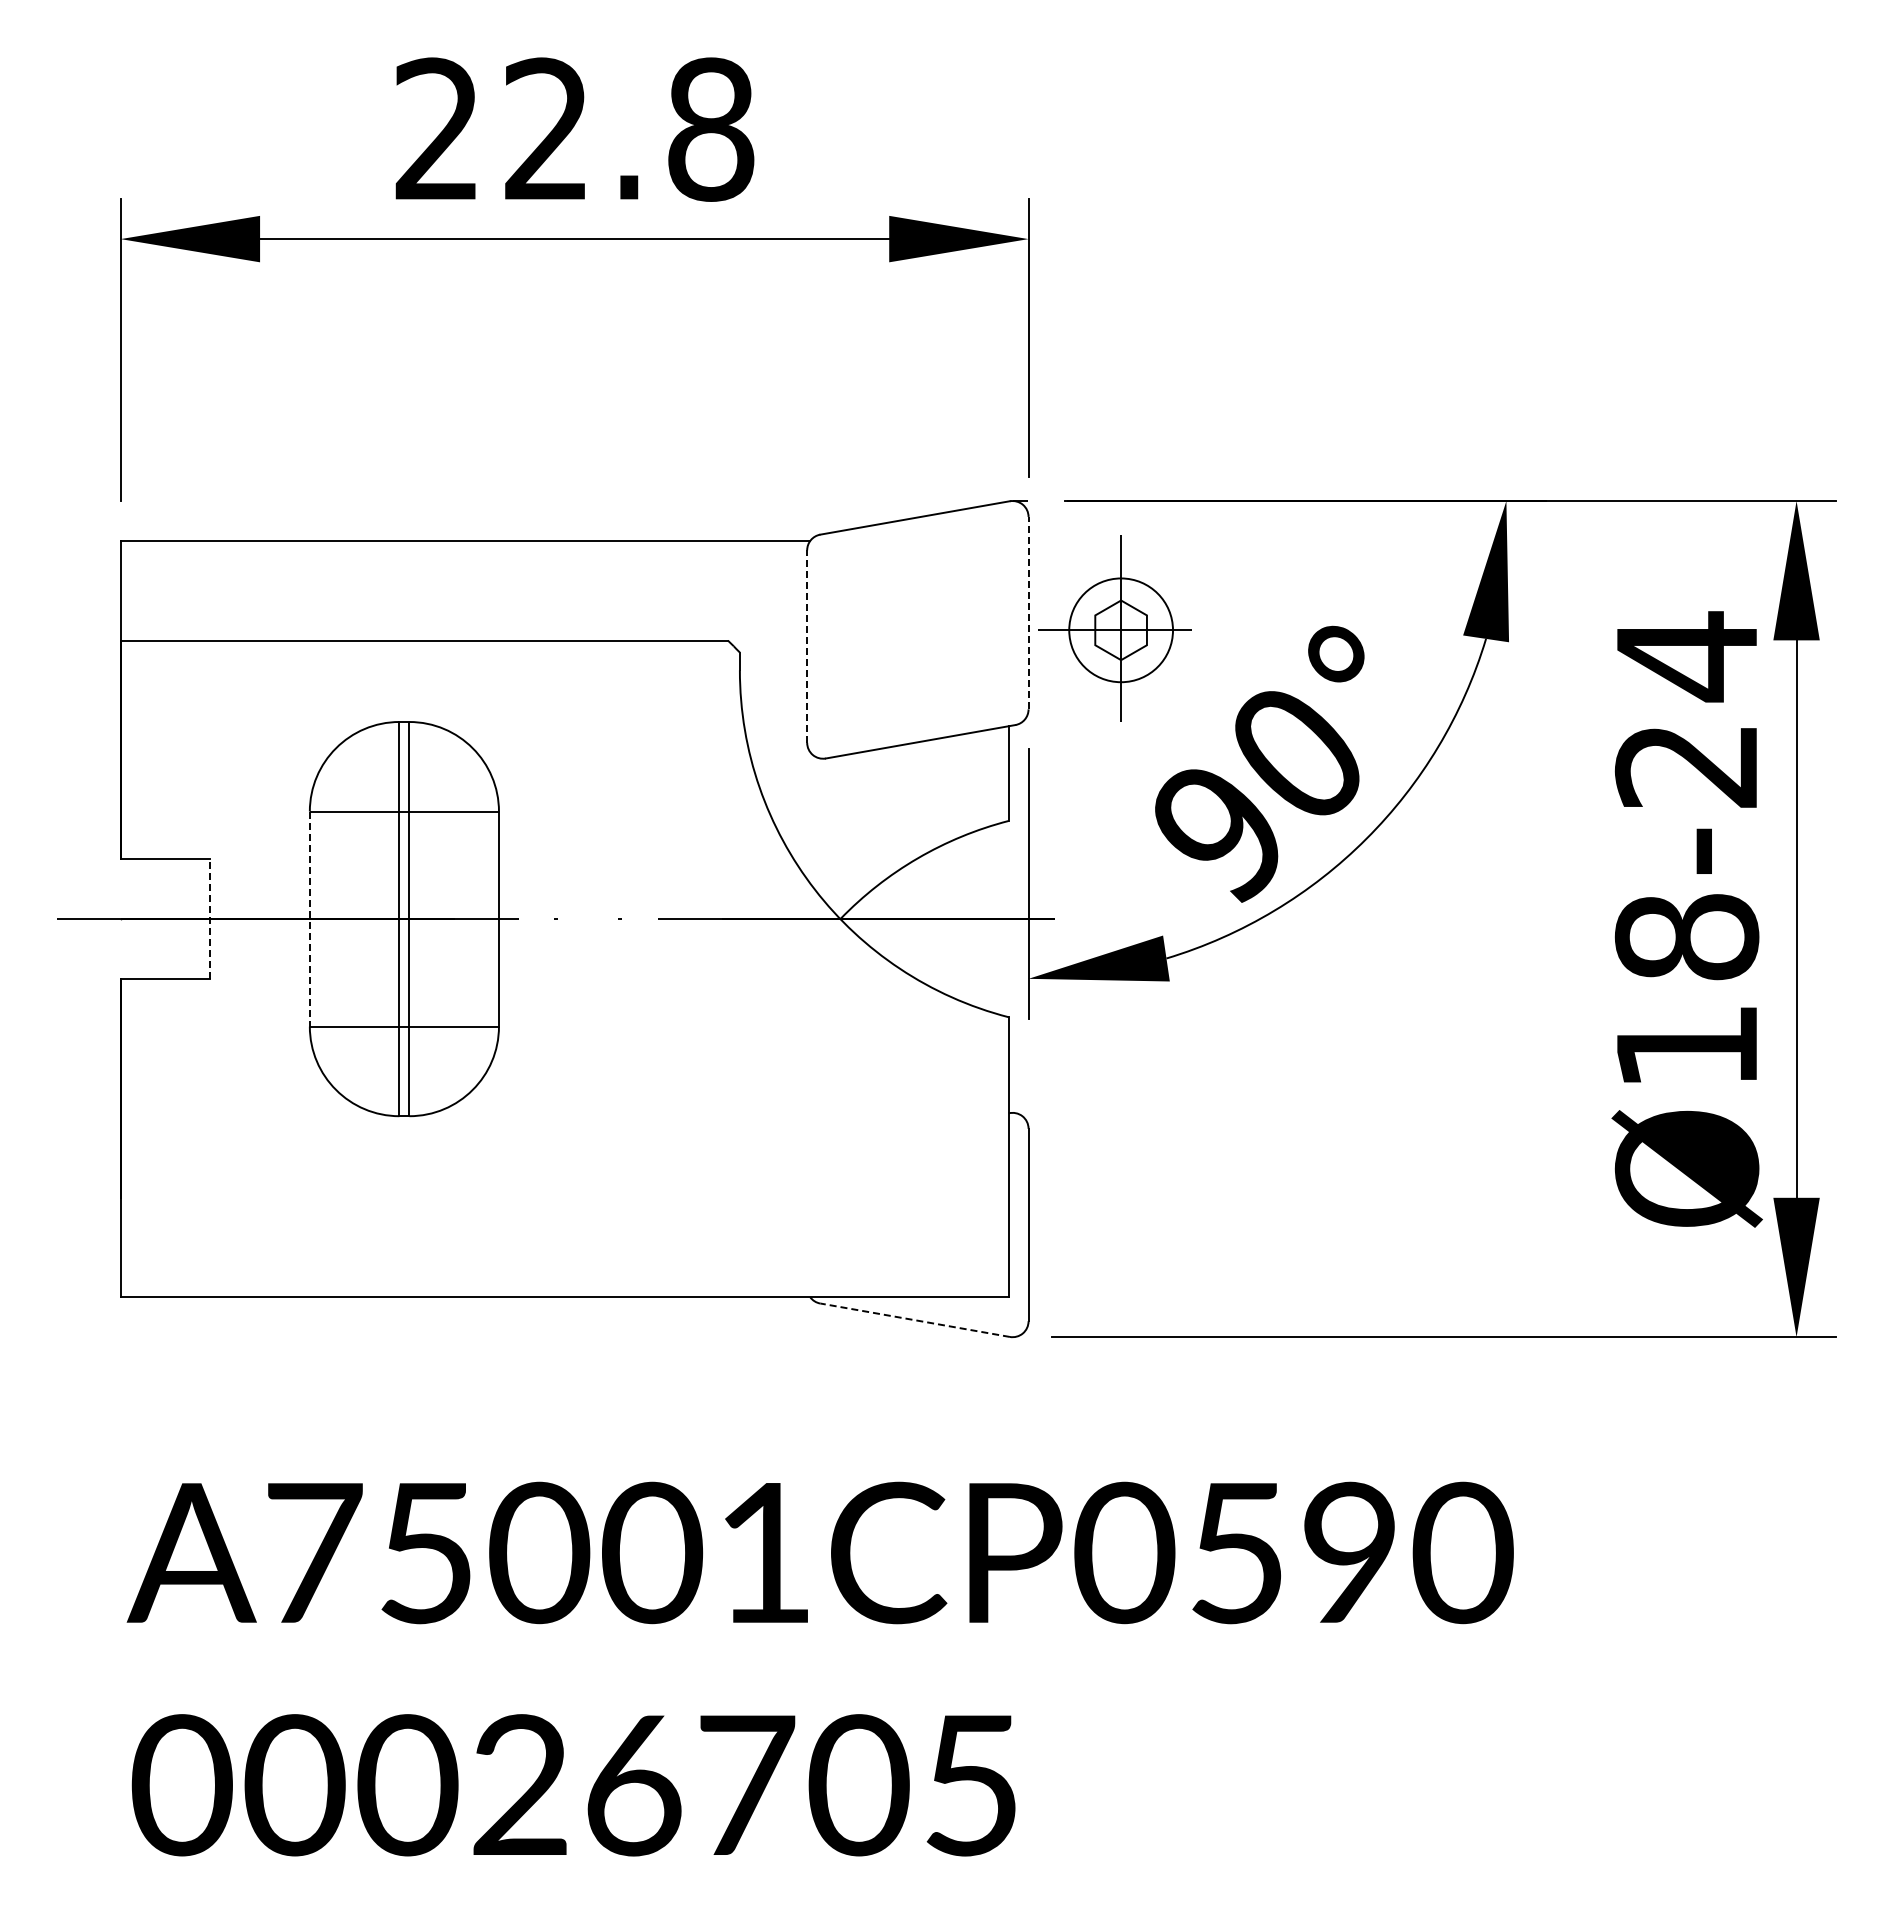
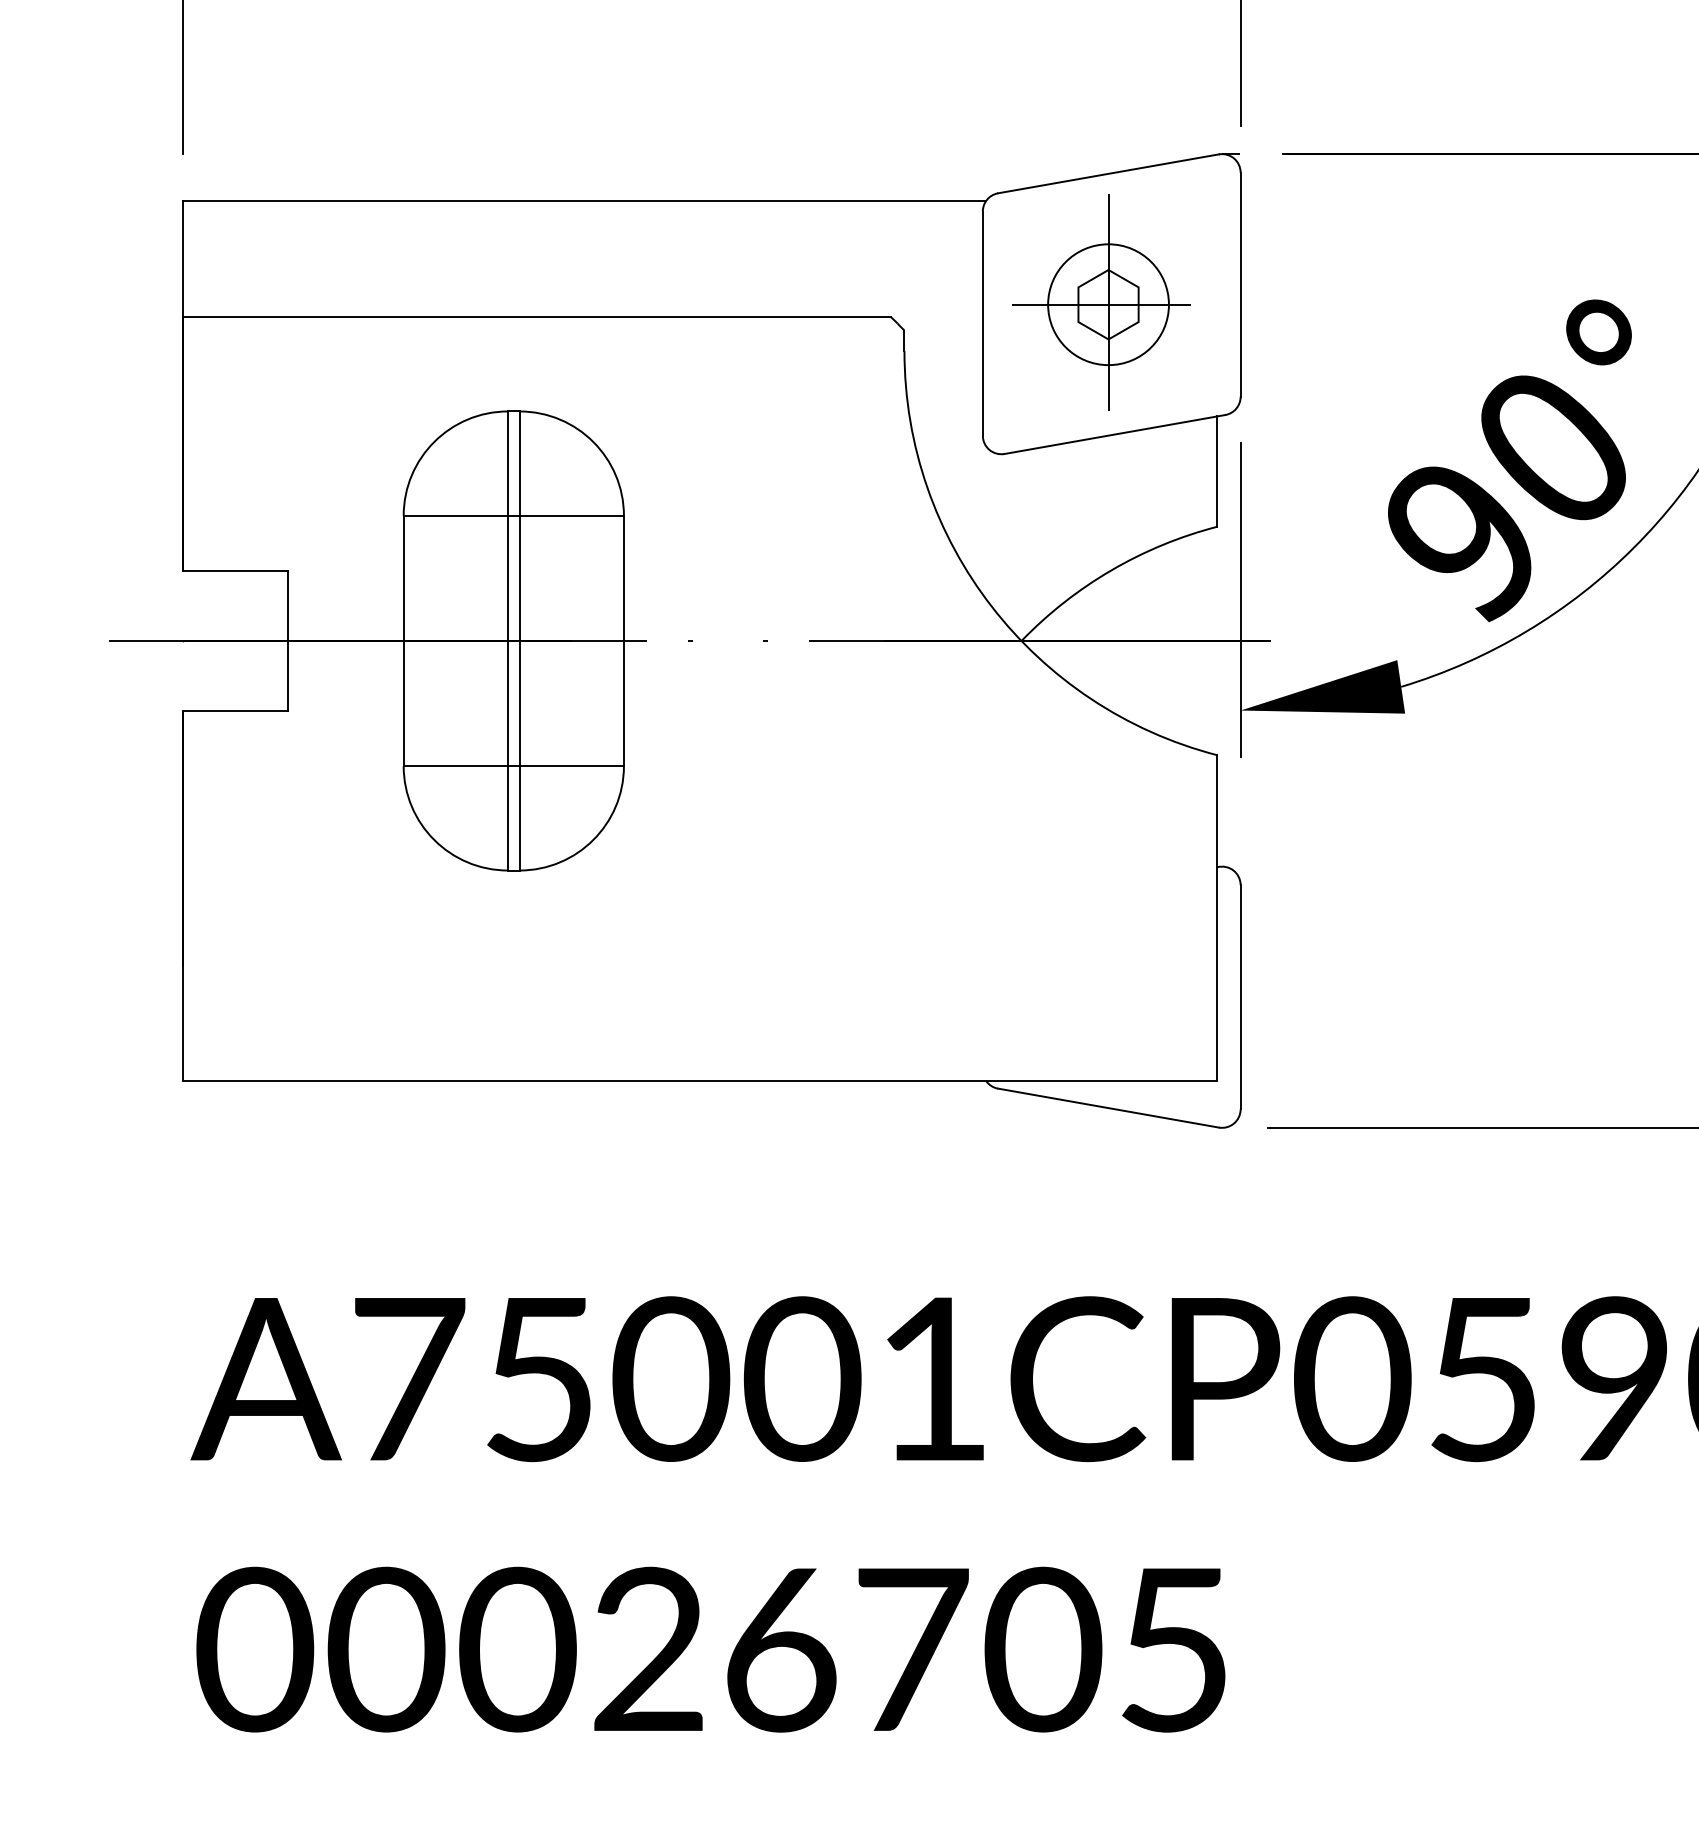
line: (1028, 612) -> (1240, 283), dashed -> solid
part: (1114, 628) -> (1100, 302), moved
line: (807, 646) -> (983, 323), dashed -> solid
line: (210, 919) -> (288, 641), dashed -> solid
line: (309, 919) -> (403, 641), dashed -> solid
line: (914, 1320) -> (1107, 1108), dashed -> solid

